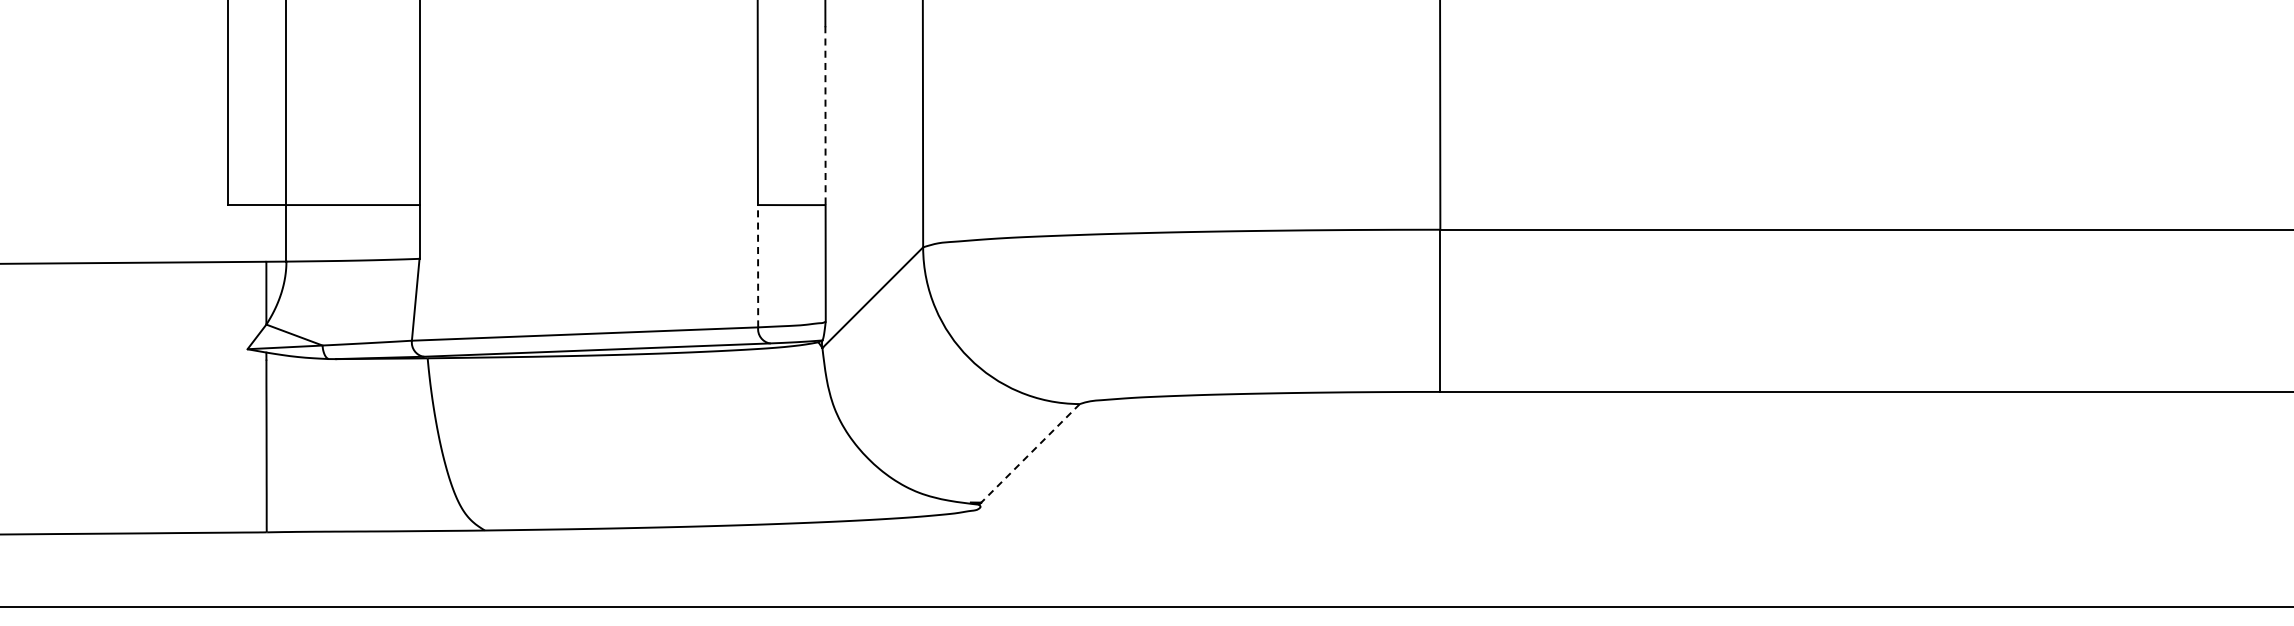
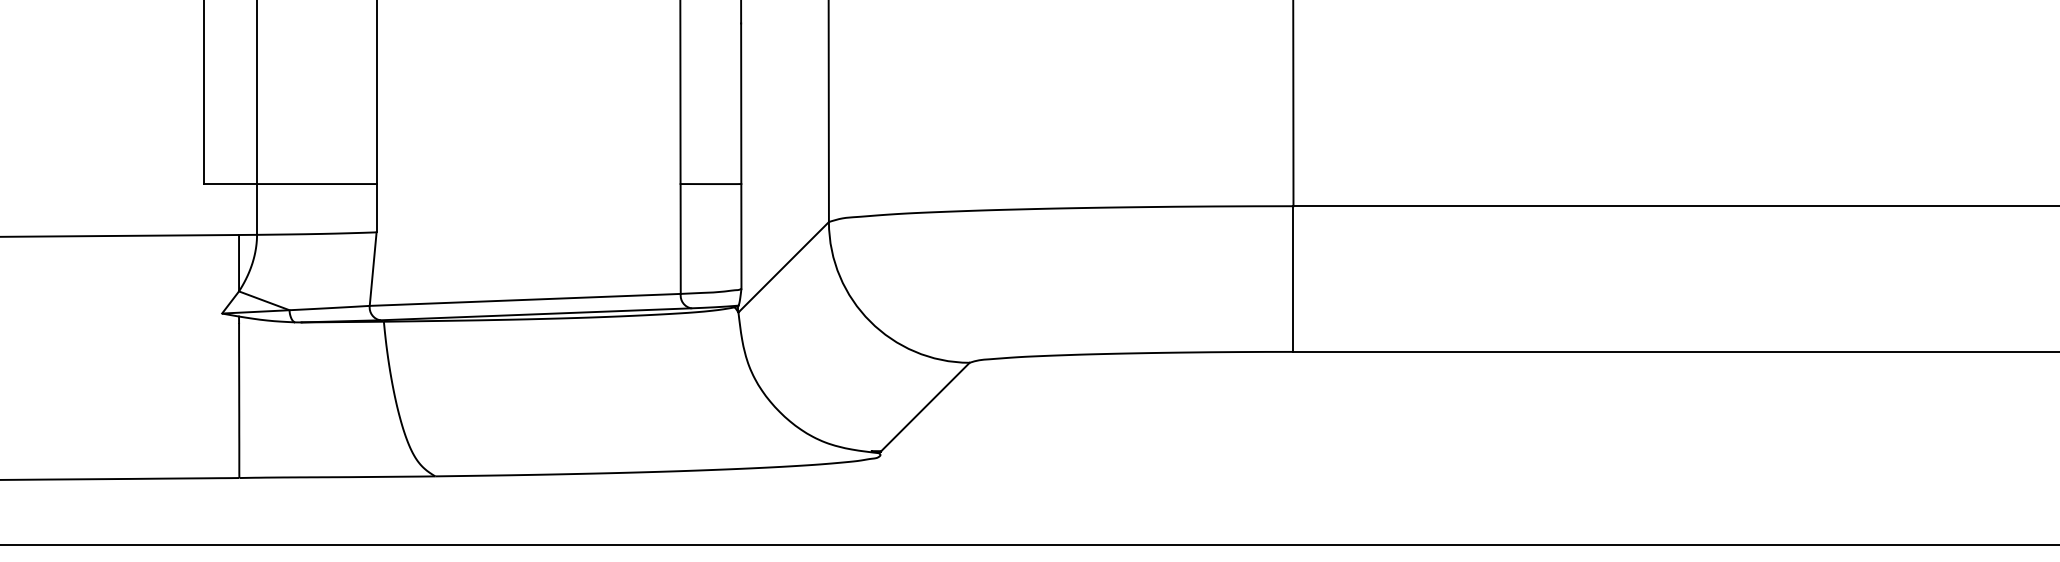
line: (825, 116) -> (741, 104), dashed -> solid
line: (758, 265) -> (681, 238), dashed -> solid
line: (1030, 453) -> (925, 407), dashed -> solid

